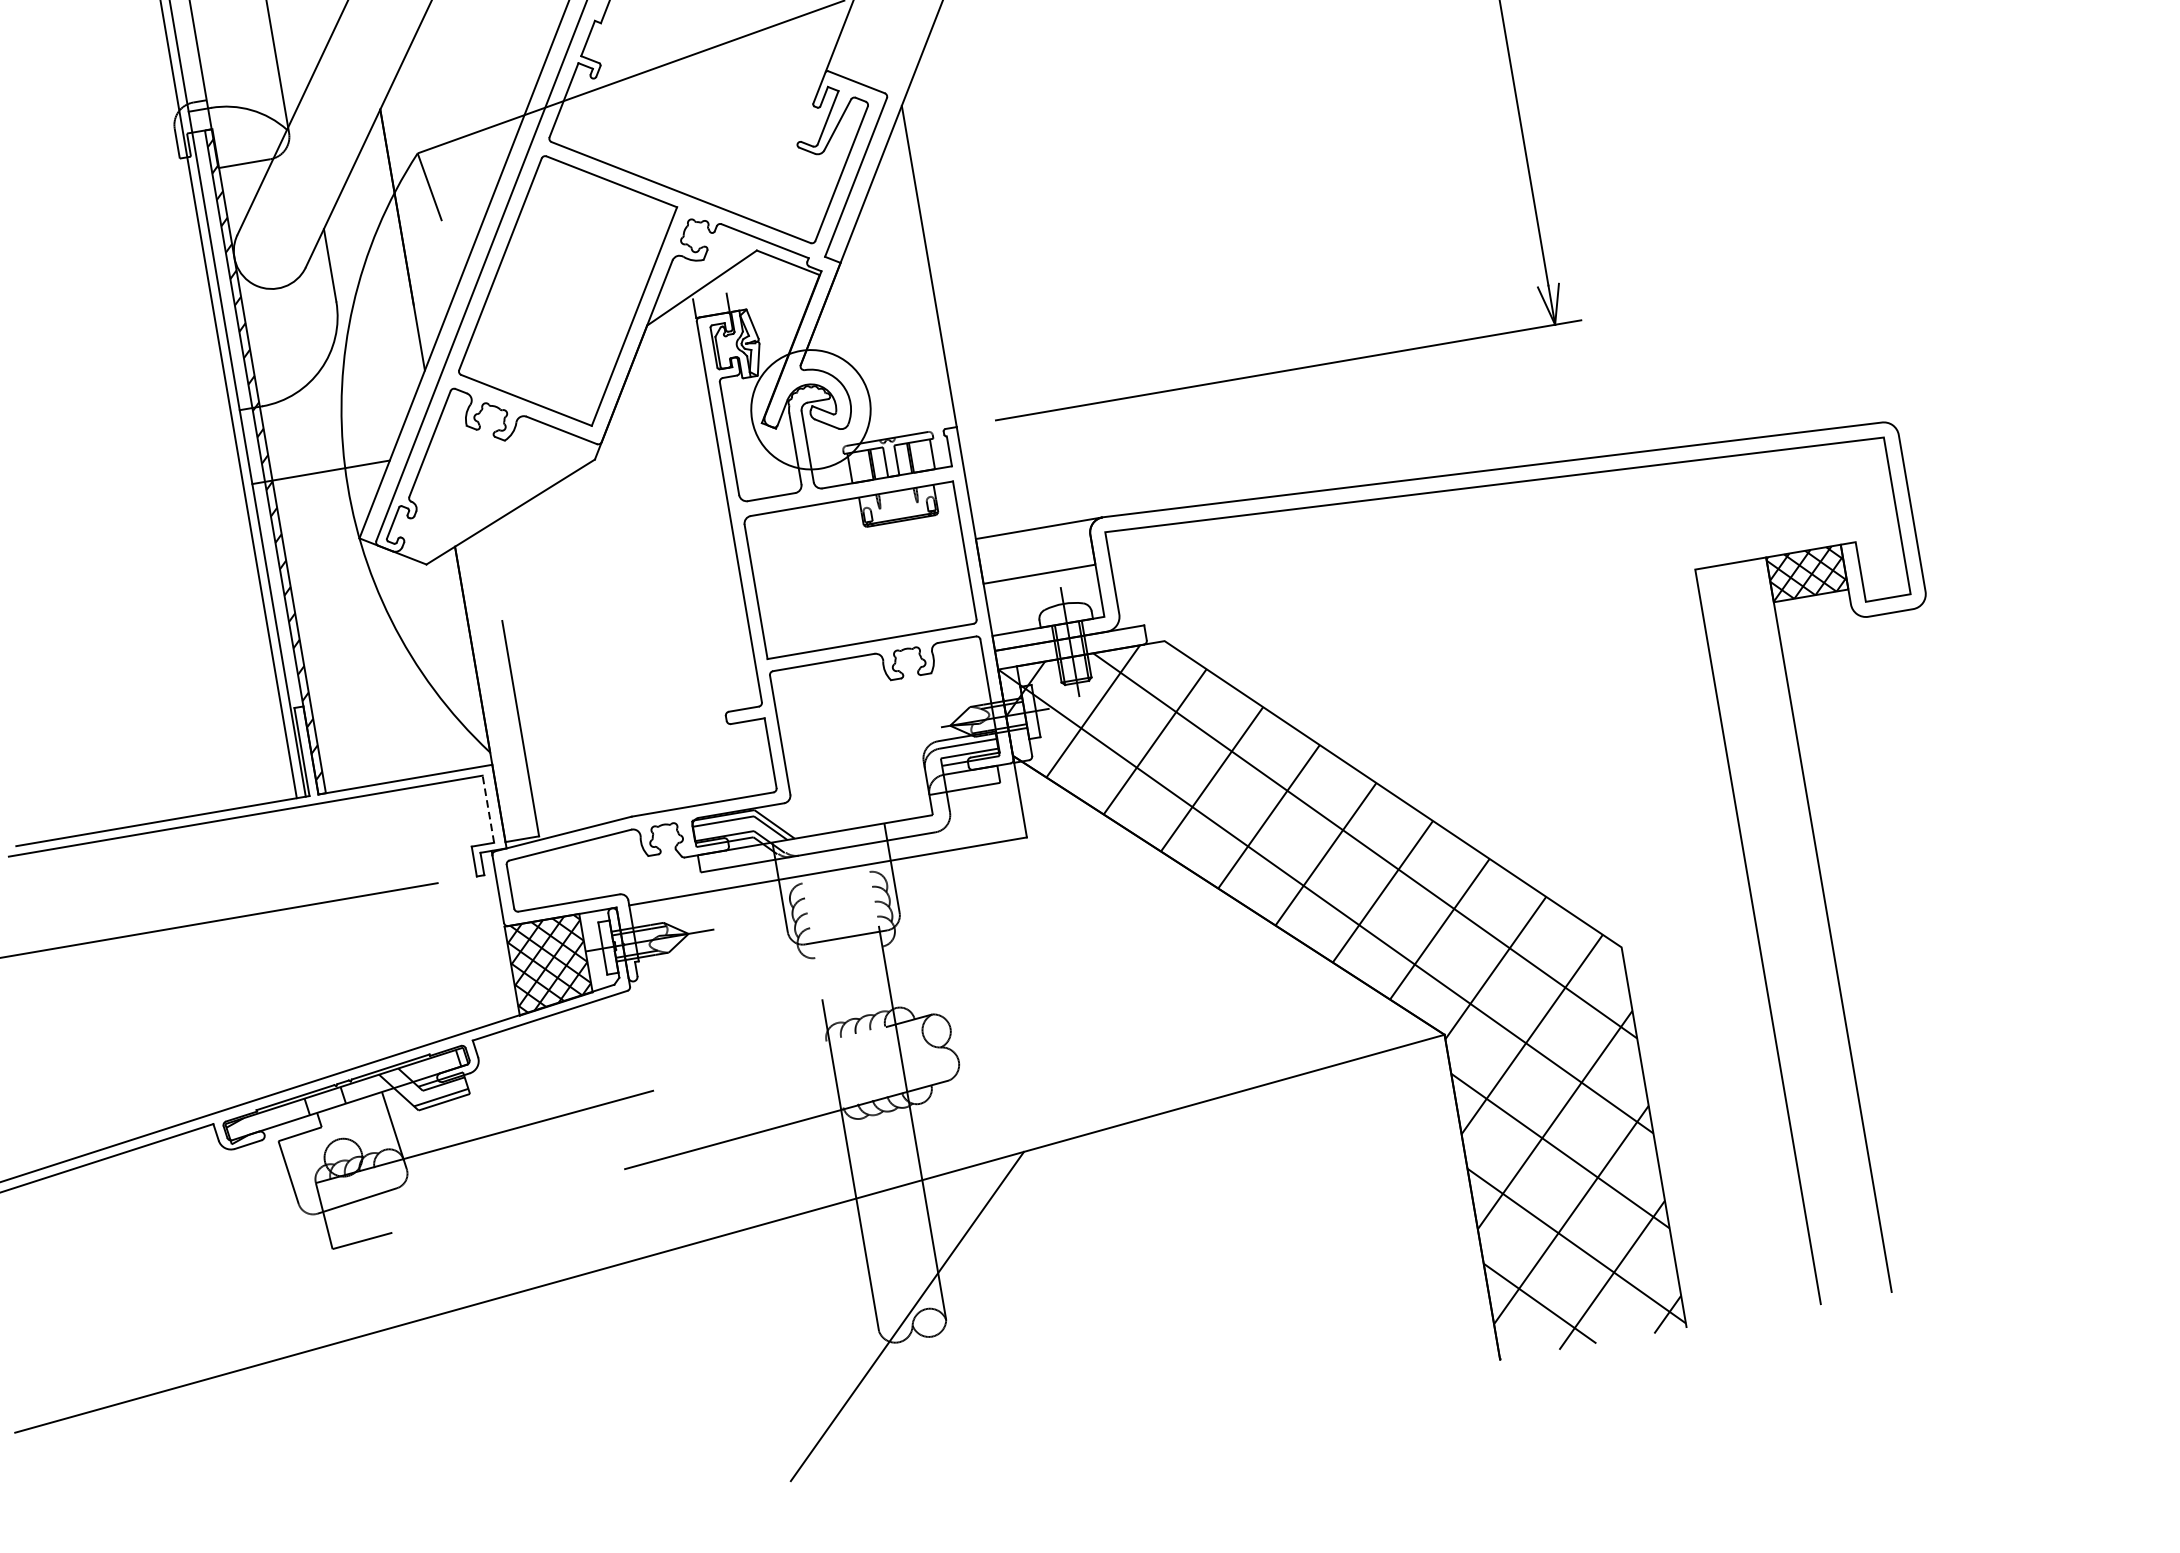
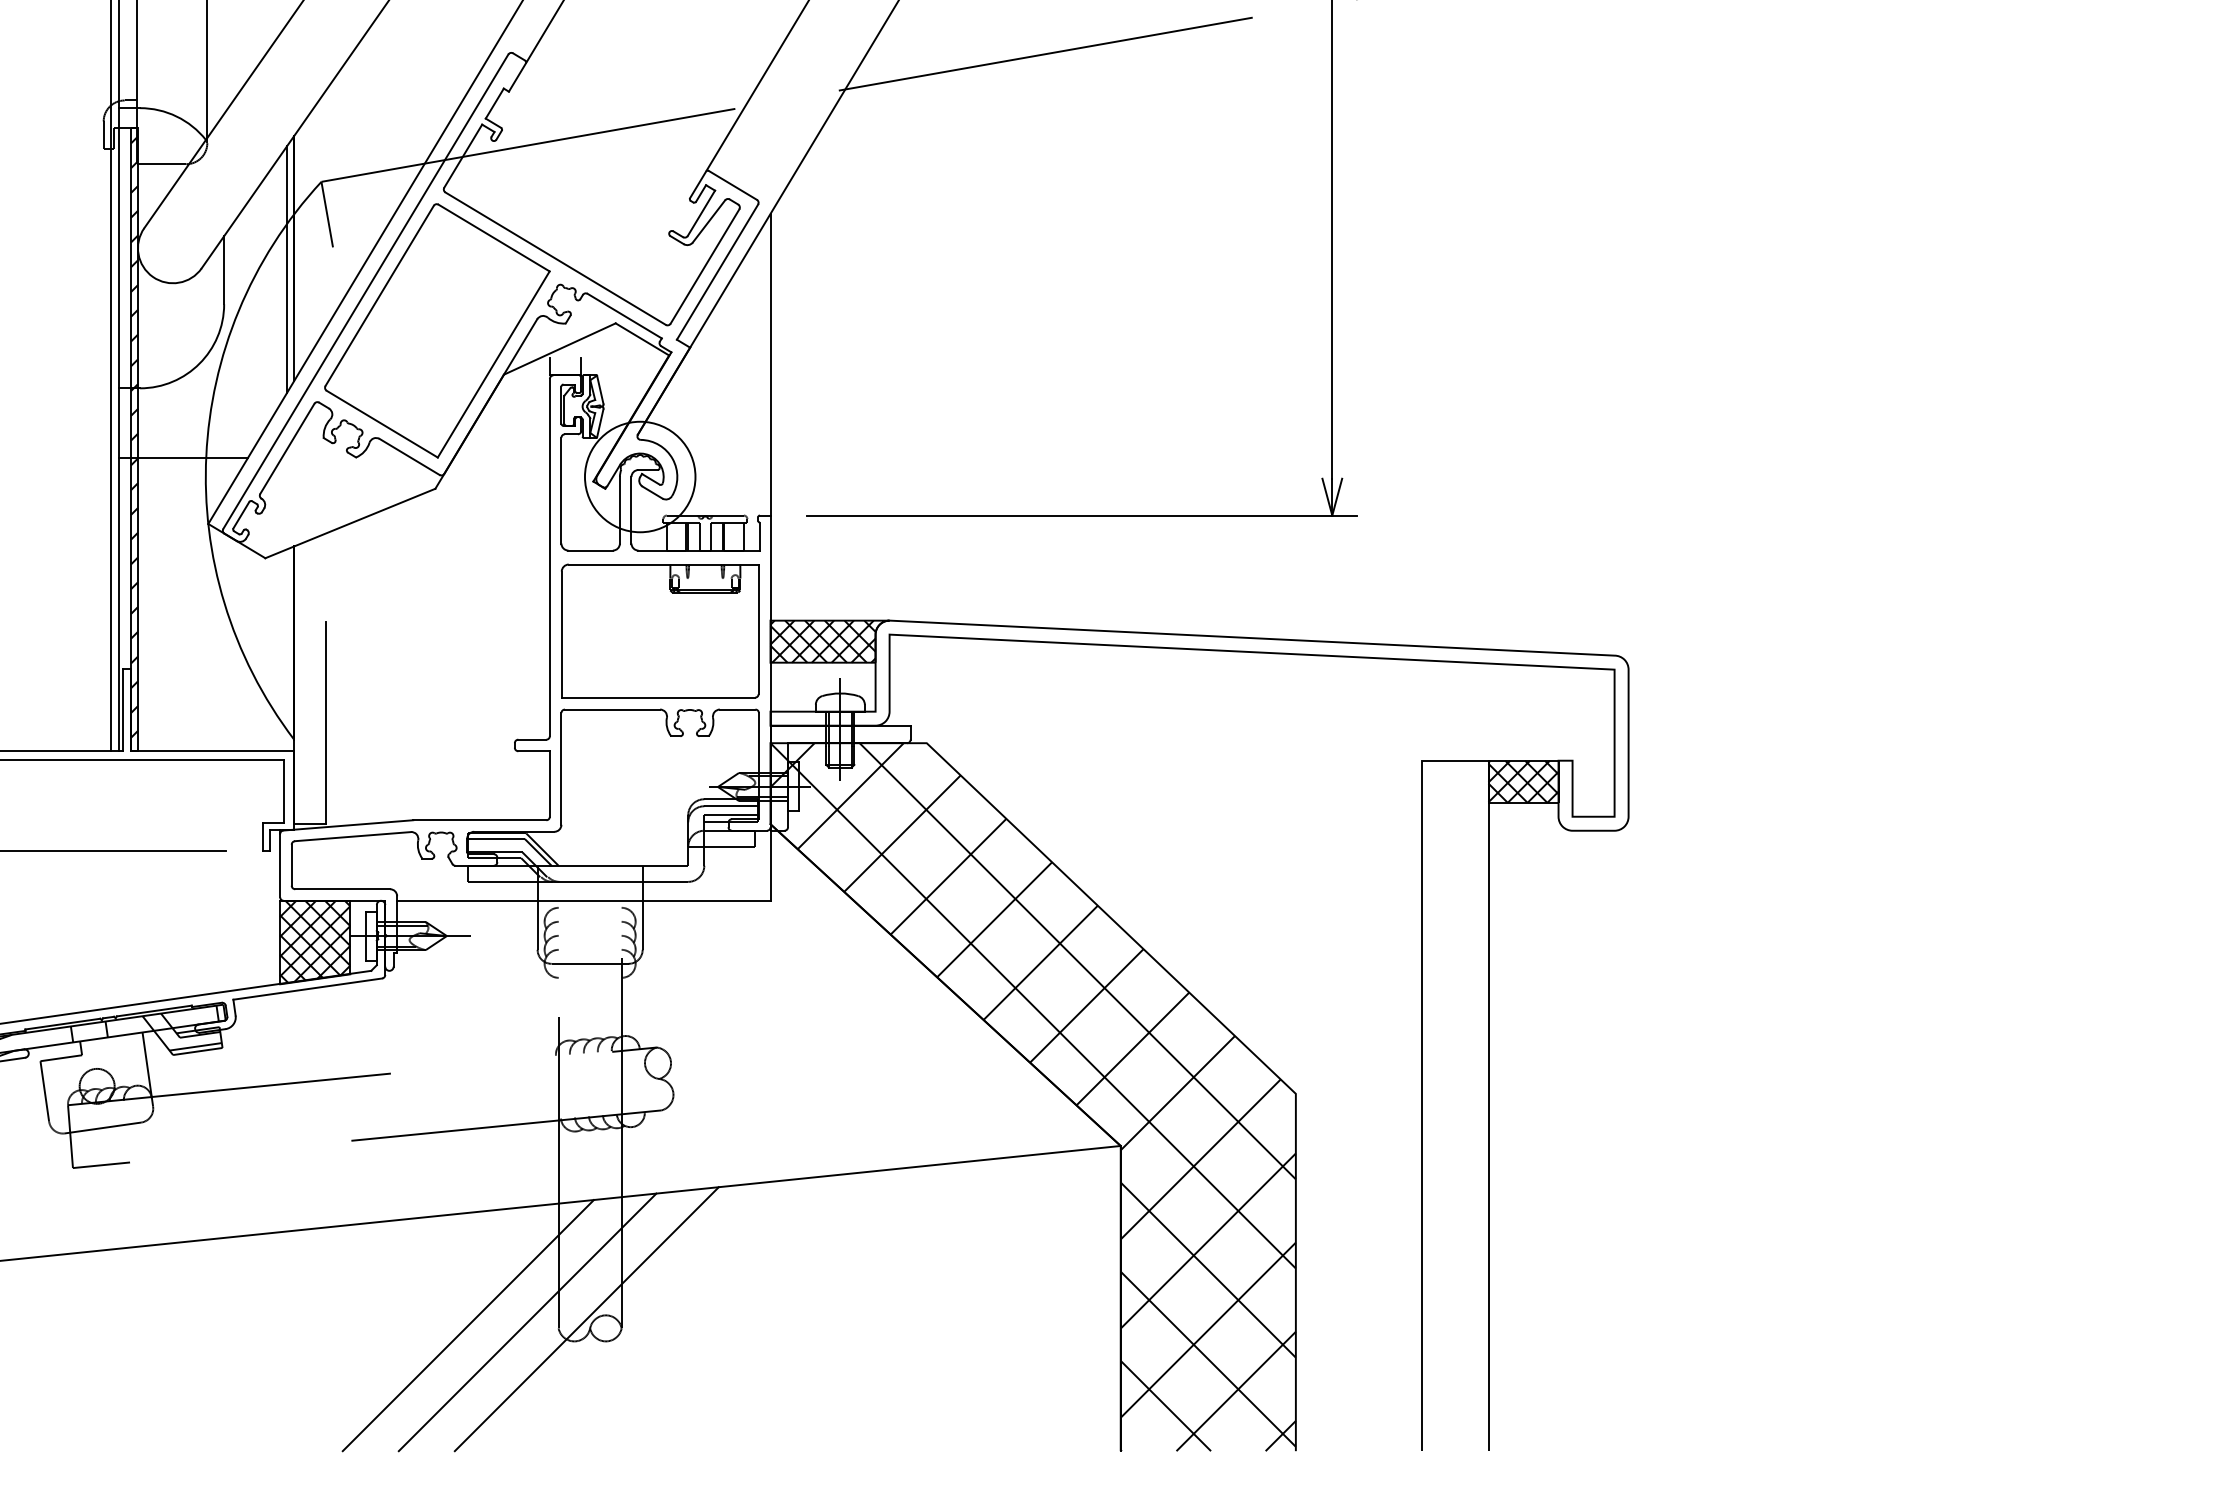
line: (397, 252) -> (287, 269), added
hatch: (1041, 550) -> (828, 641), added
line: (488, 809) -> (283, 791), dashed -> solid
line: (844, 1330) -> (527, 1322), added
line: (781, 1344) -> (467, 1325), added

